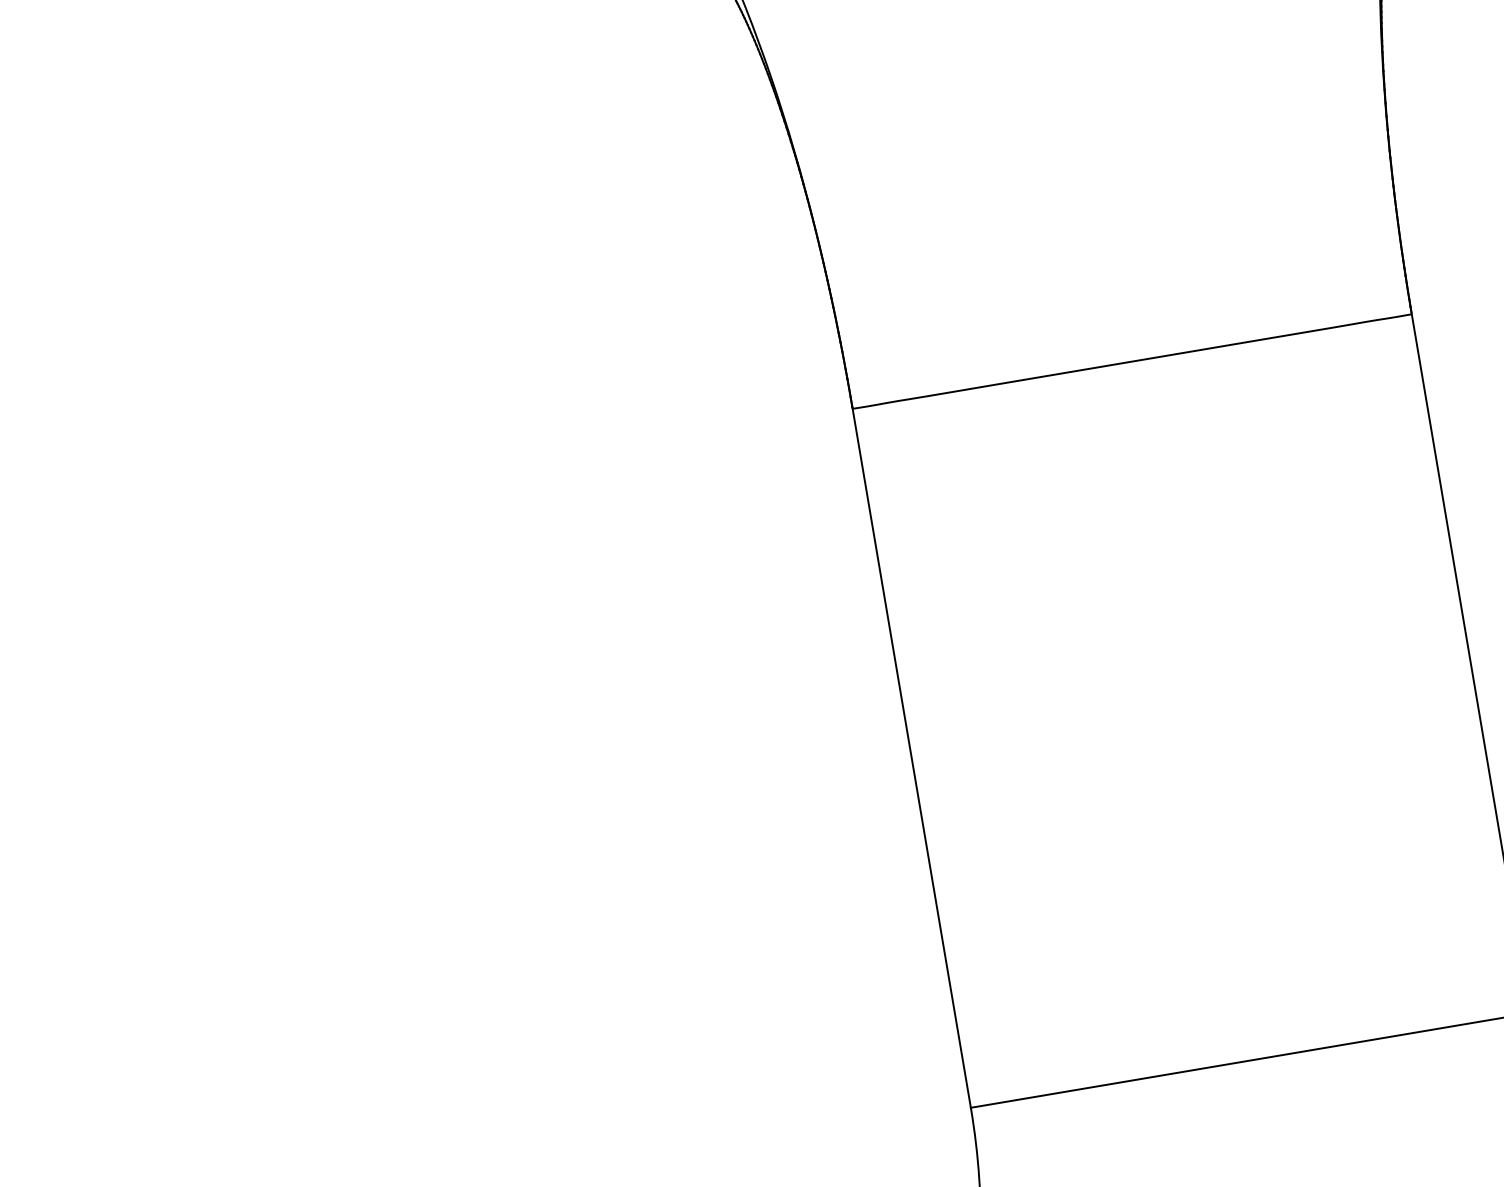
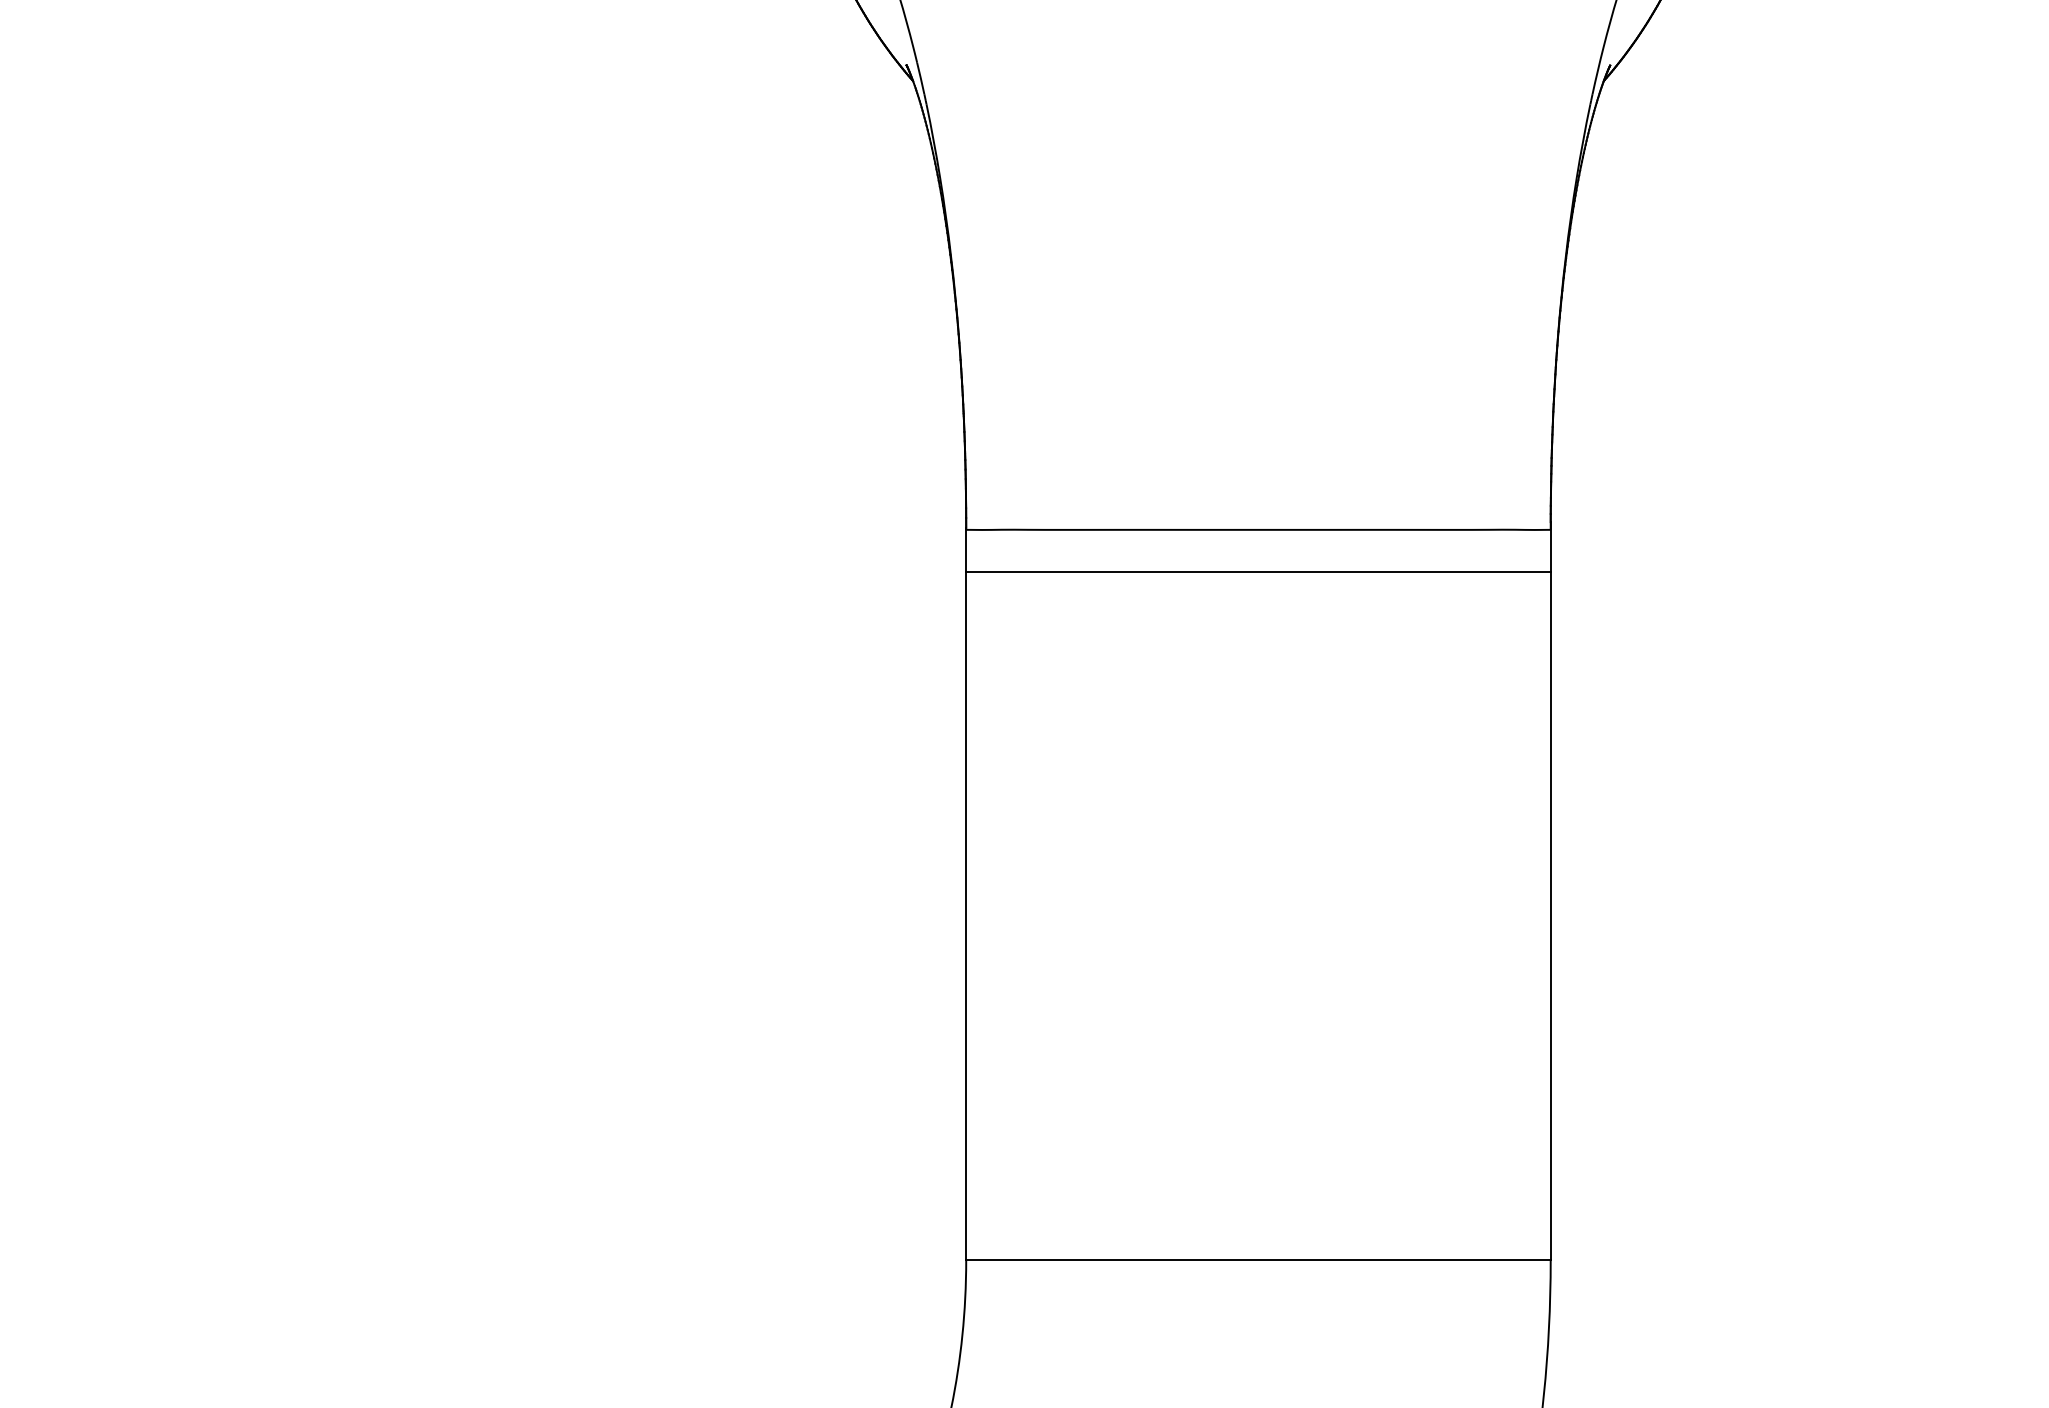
line: (1138, 401) -> (1258, 571), added

